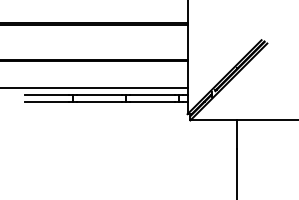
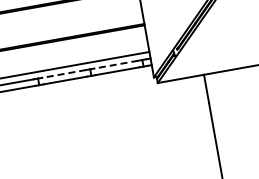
line: (99, 95) -> (63, 74), solid -> dashed
line: (152, 95) -> (116, 65), solid -> dashed

